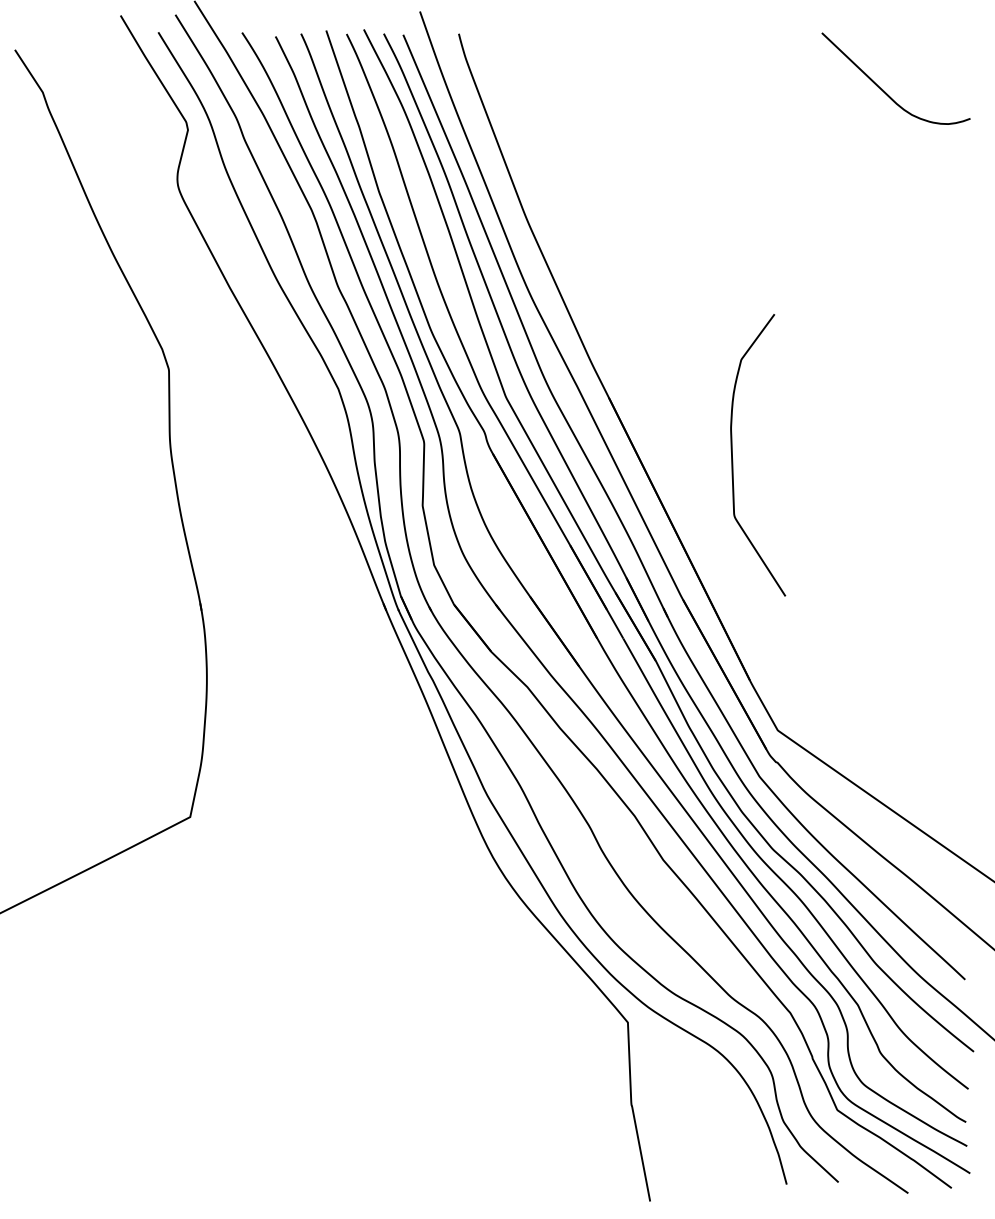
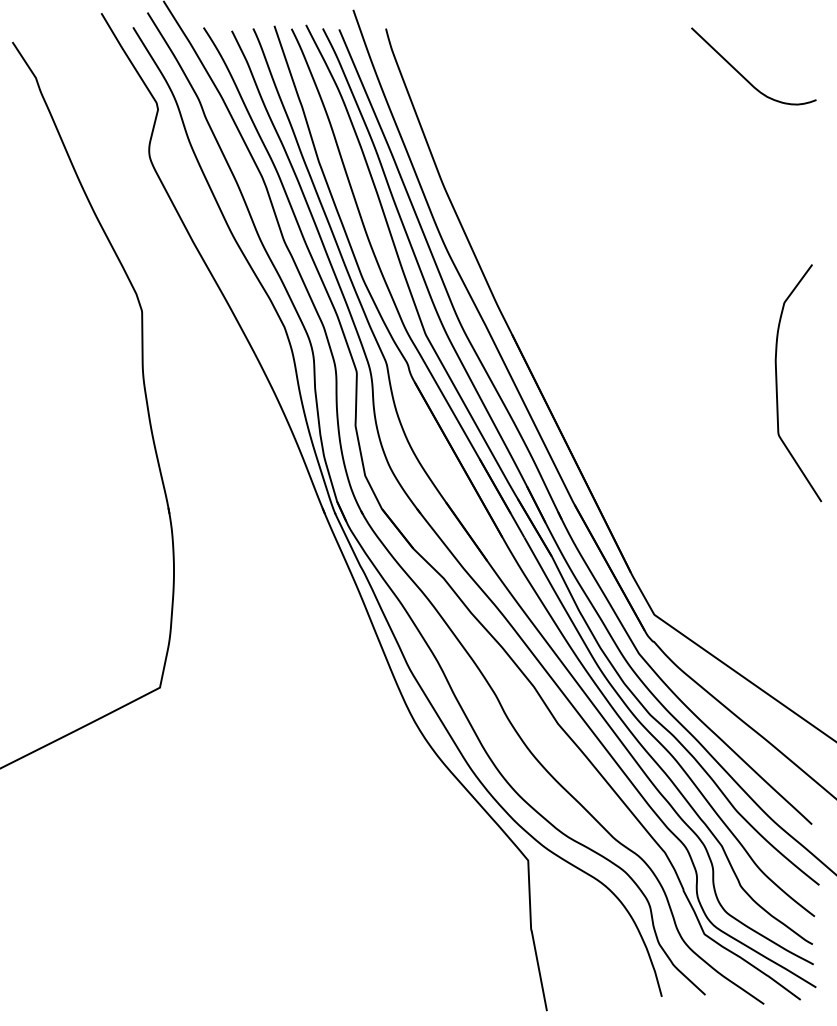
curve: (733, 460) -> (777, 387), moved

